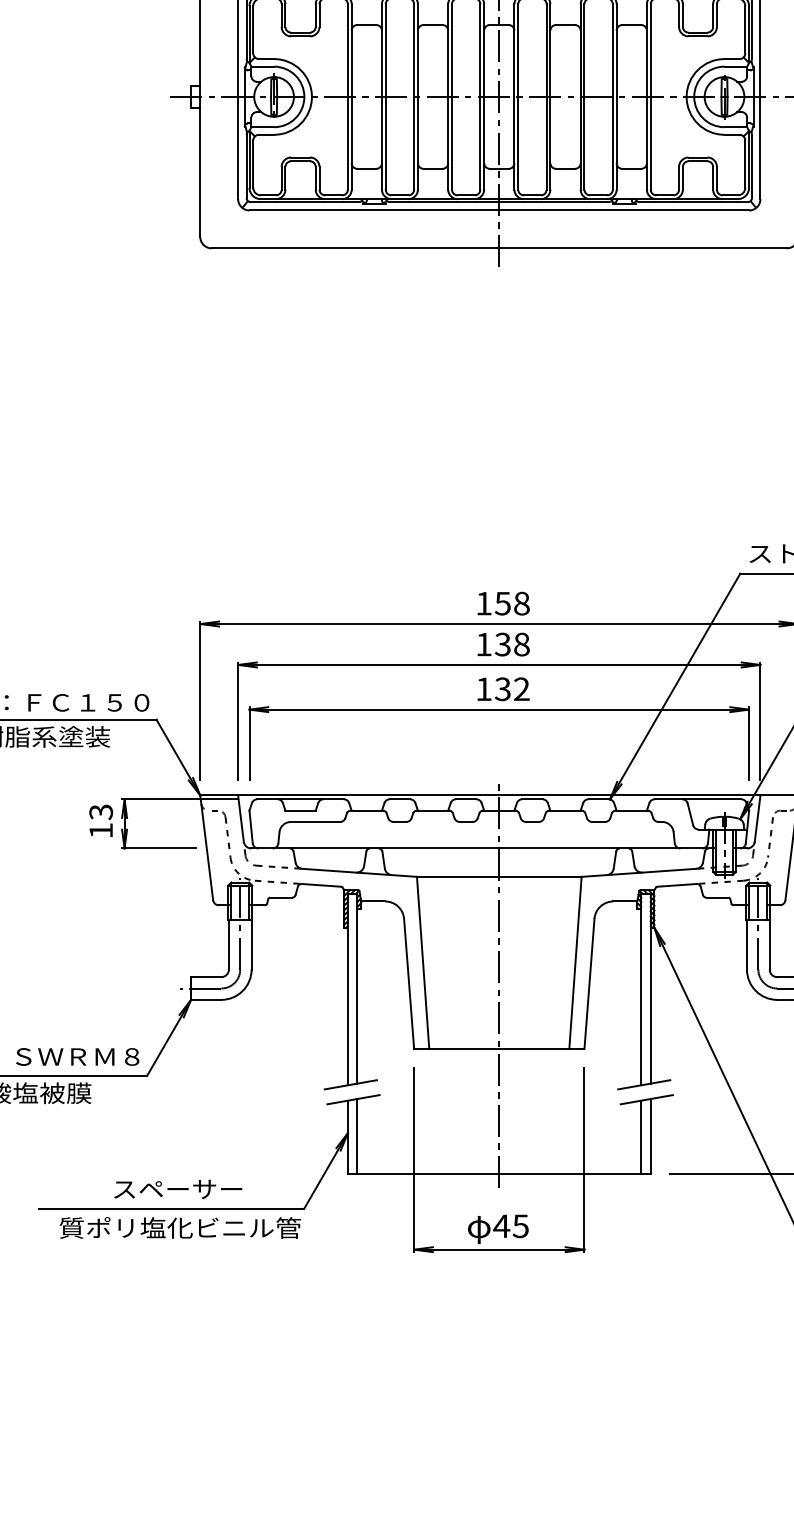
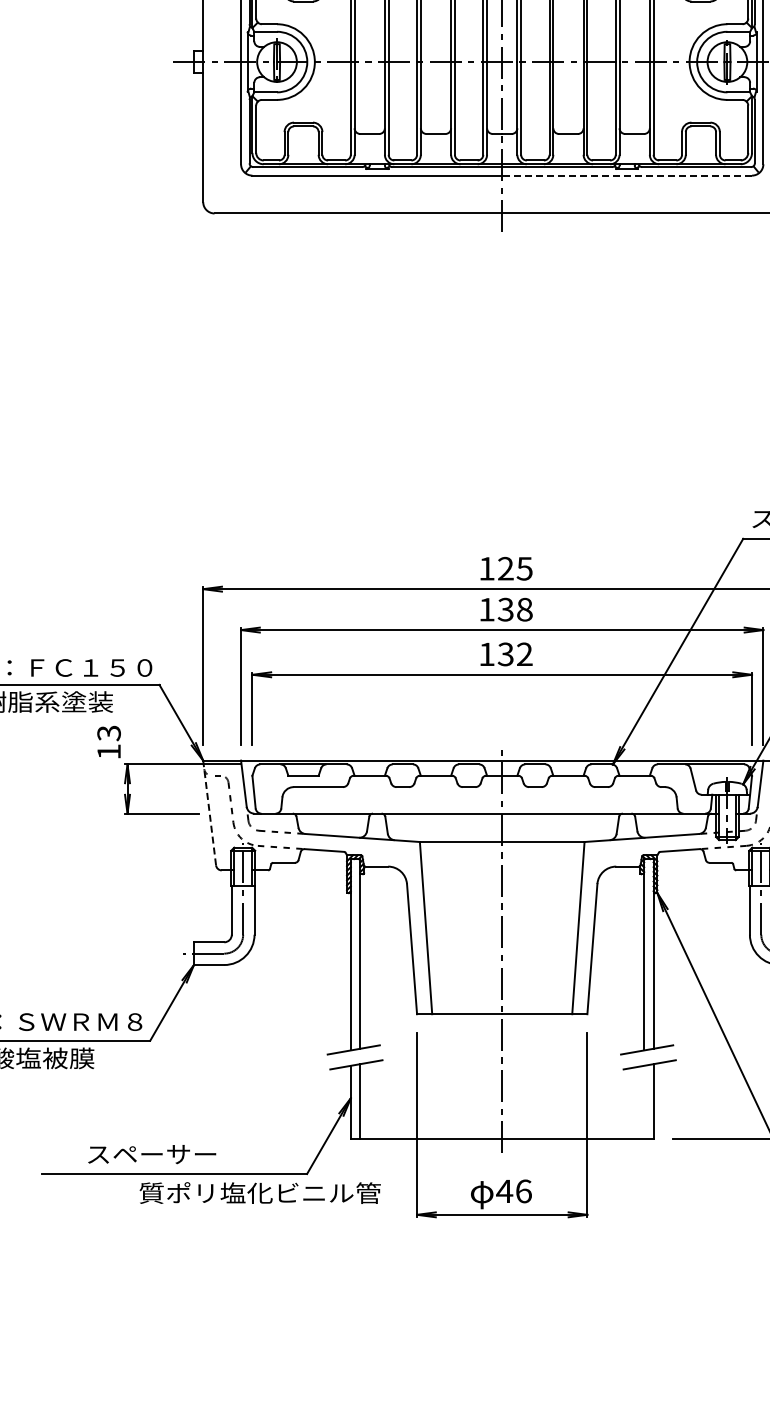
line: (624, 210) -> (627, 175), solid -> dashed
text: (511, 603) -> (514, 568), 158 -> 125
text: (101, 820) -> (109, 741), moved
line: (206, 847) -> (209, 812), solid -> dashed
line: (641, 1136) -> (644, 1101), removed
text: (178, 1188) -> (152, 1153), moved
text: (520, 1226) -> (523, 1191), 45 -> 46
text: (179, 1227) -> (259, 1192), moved

